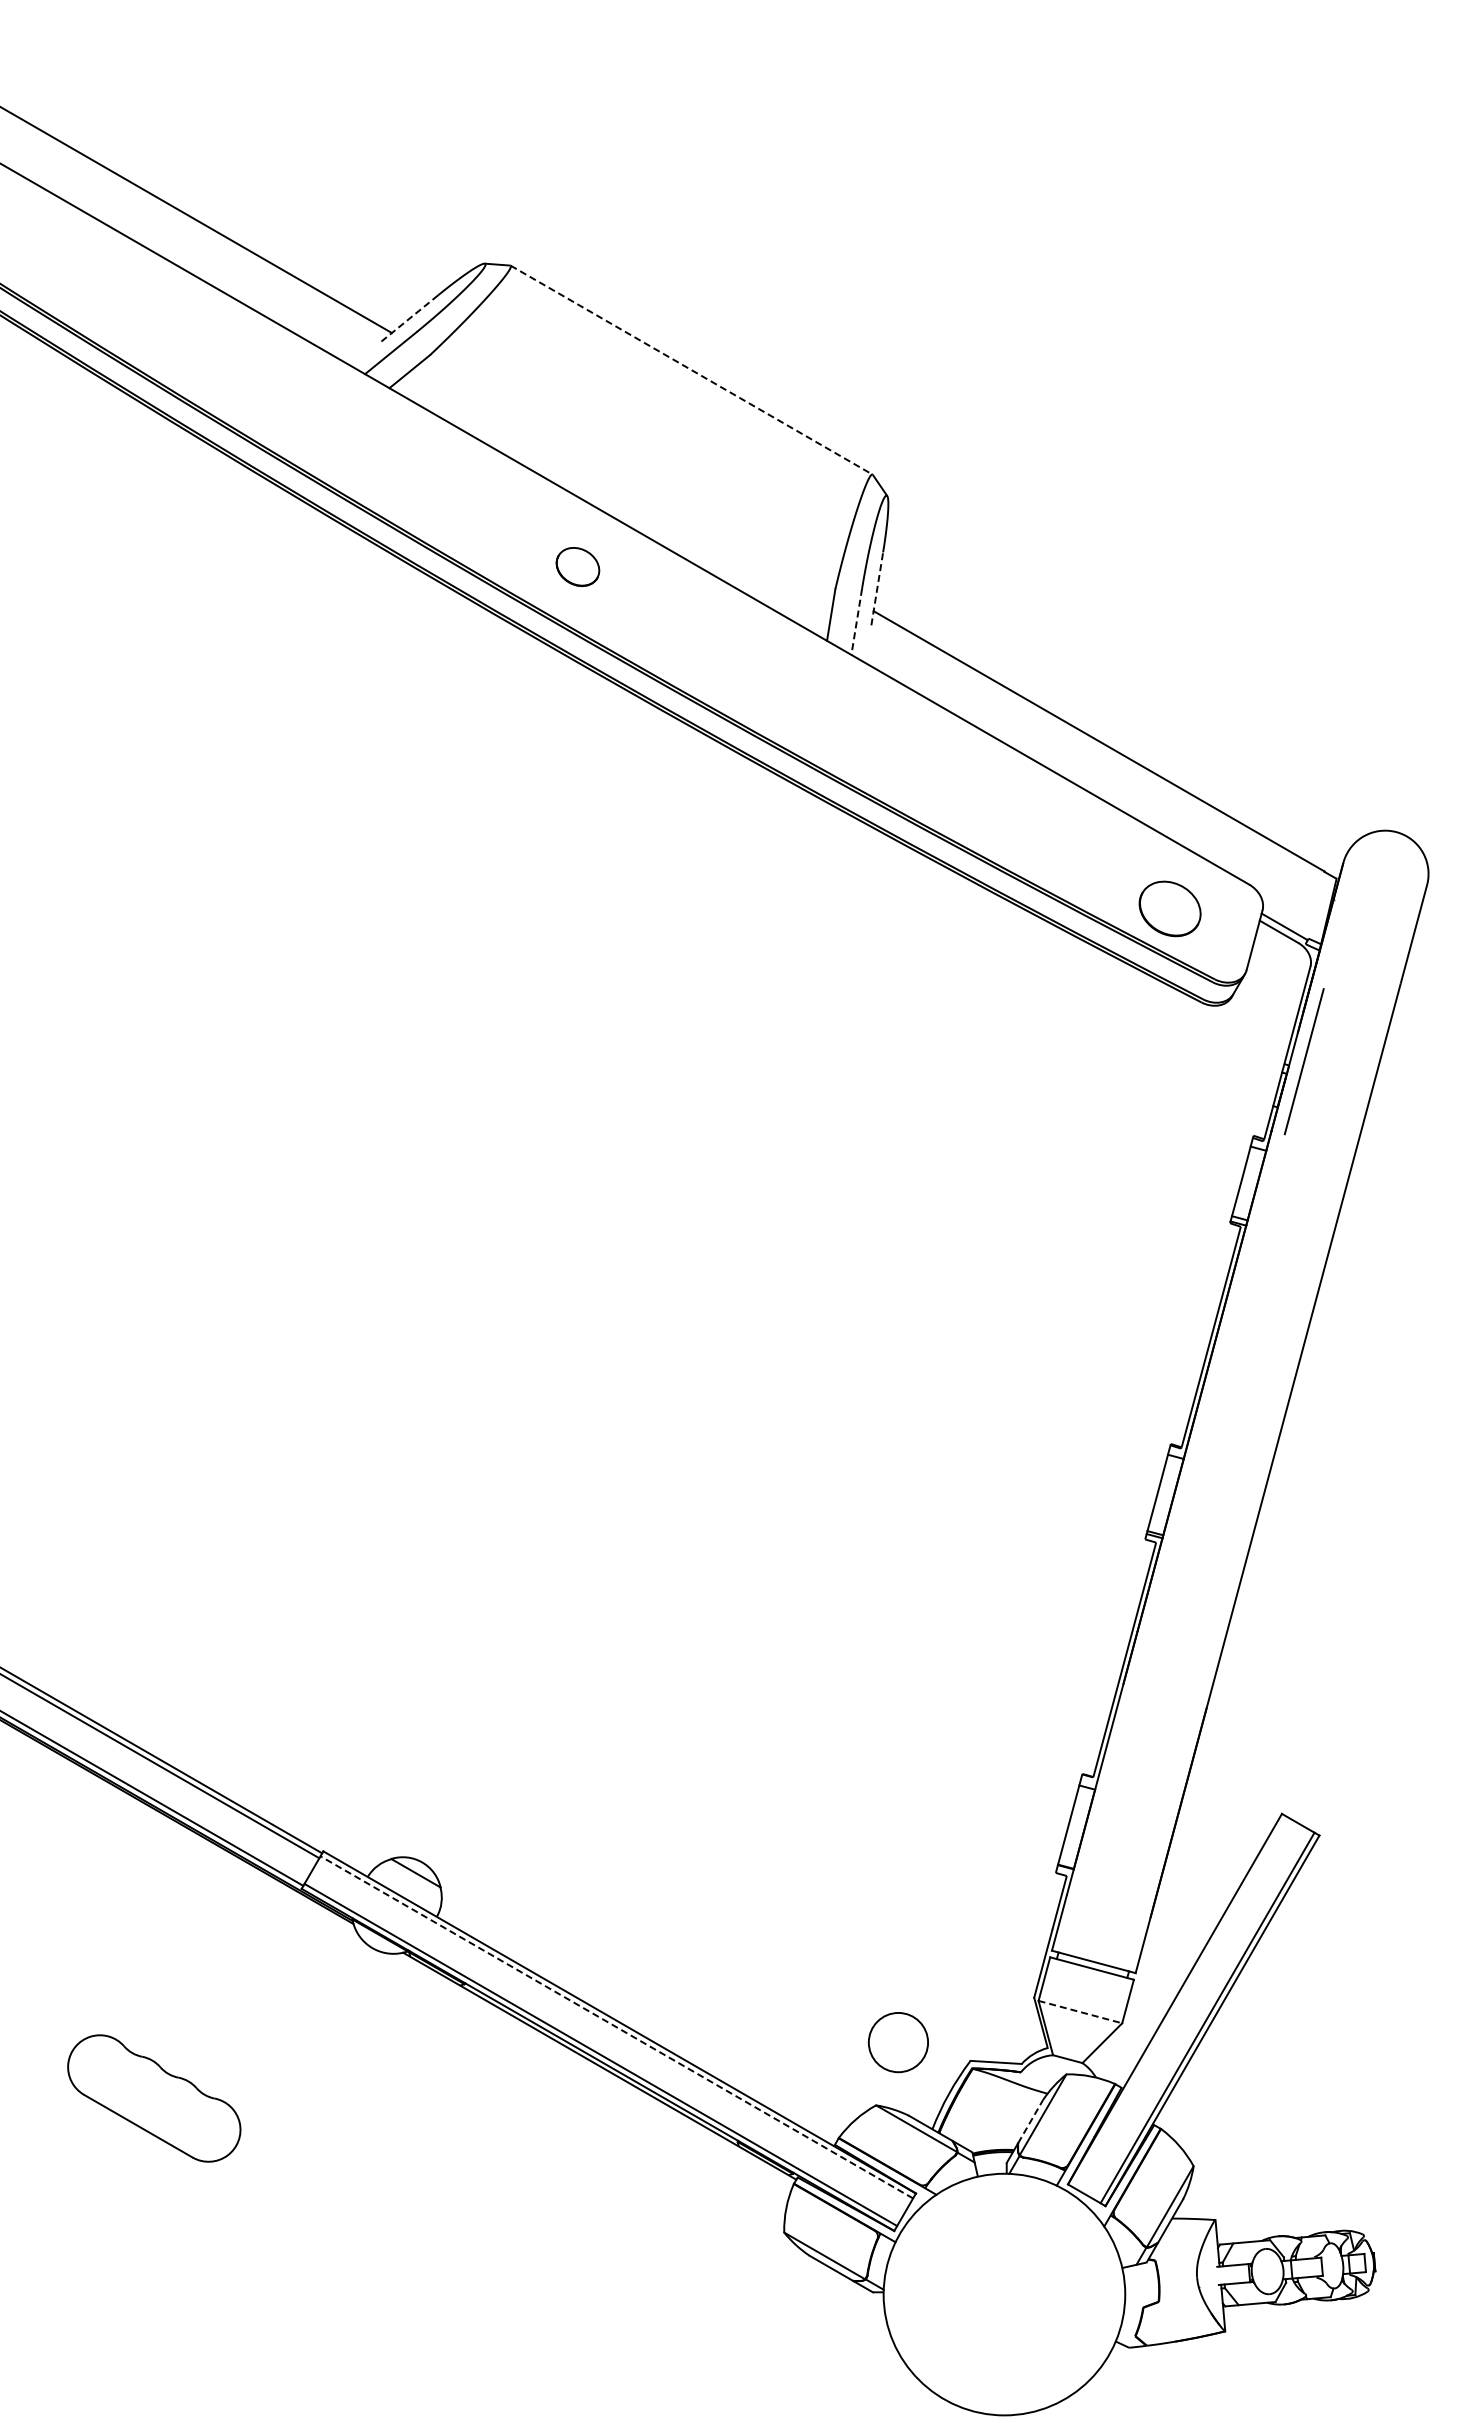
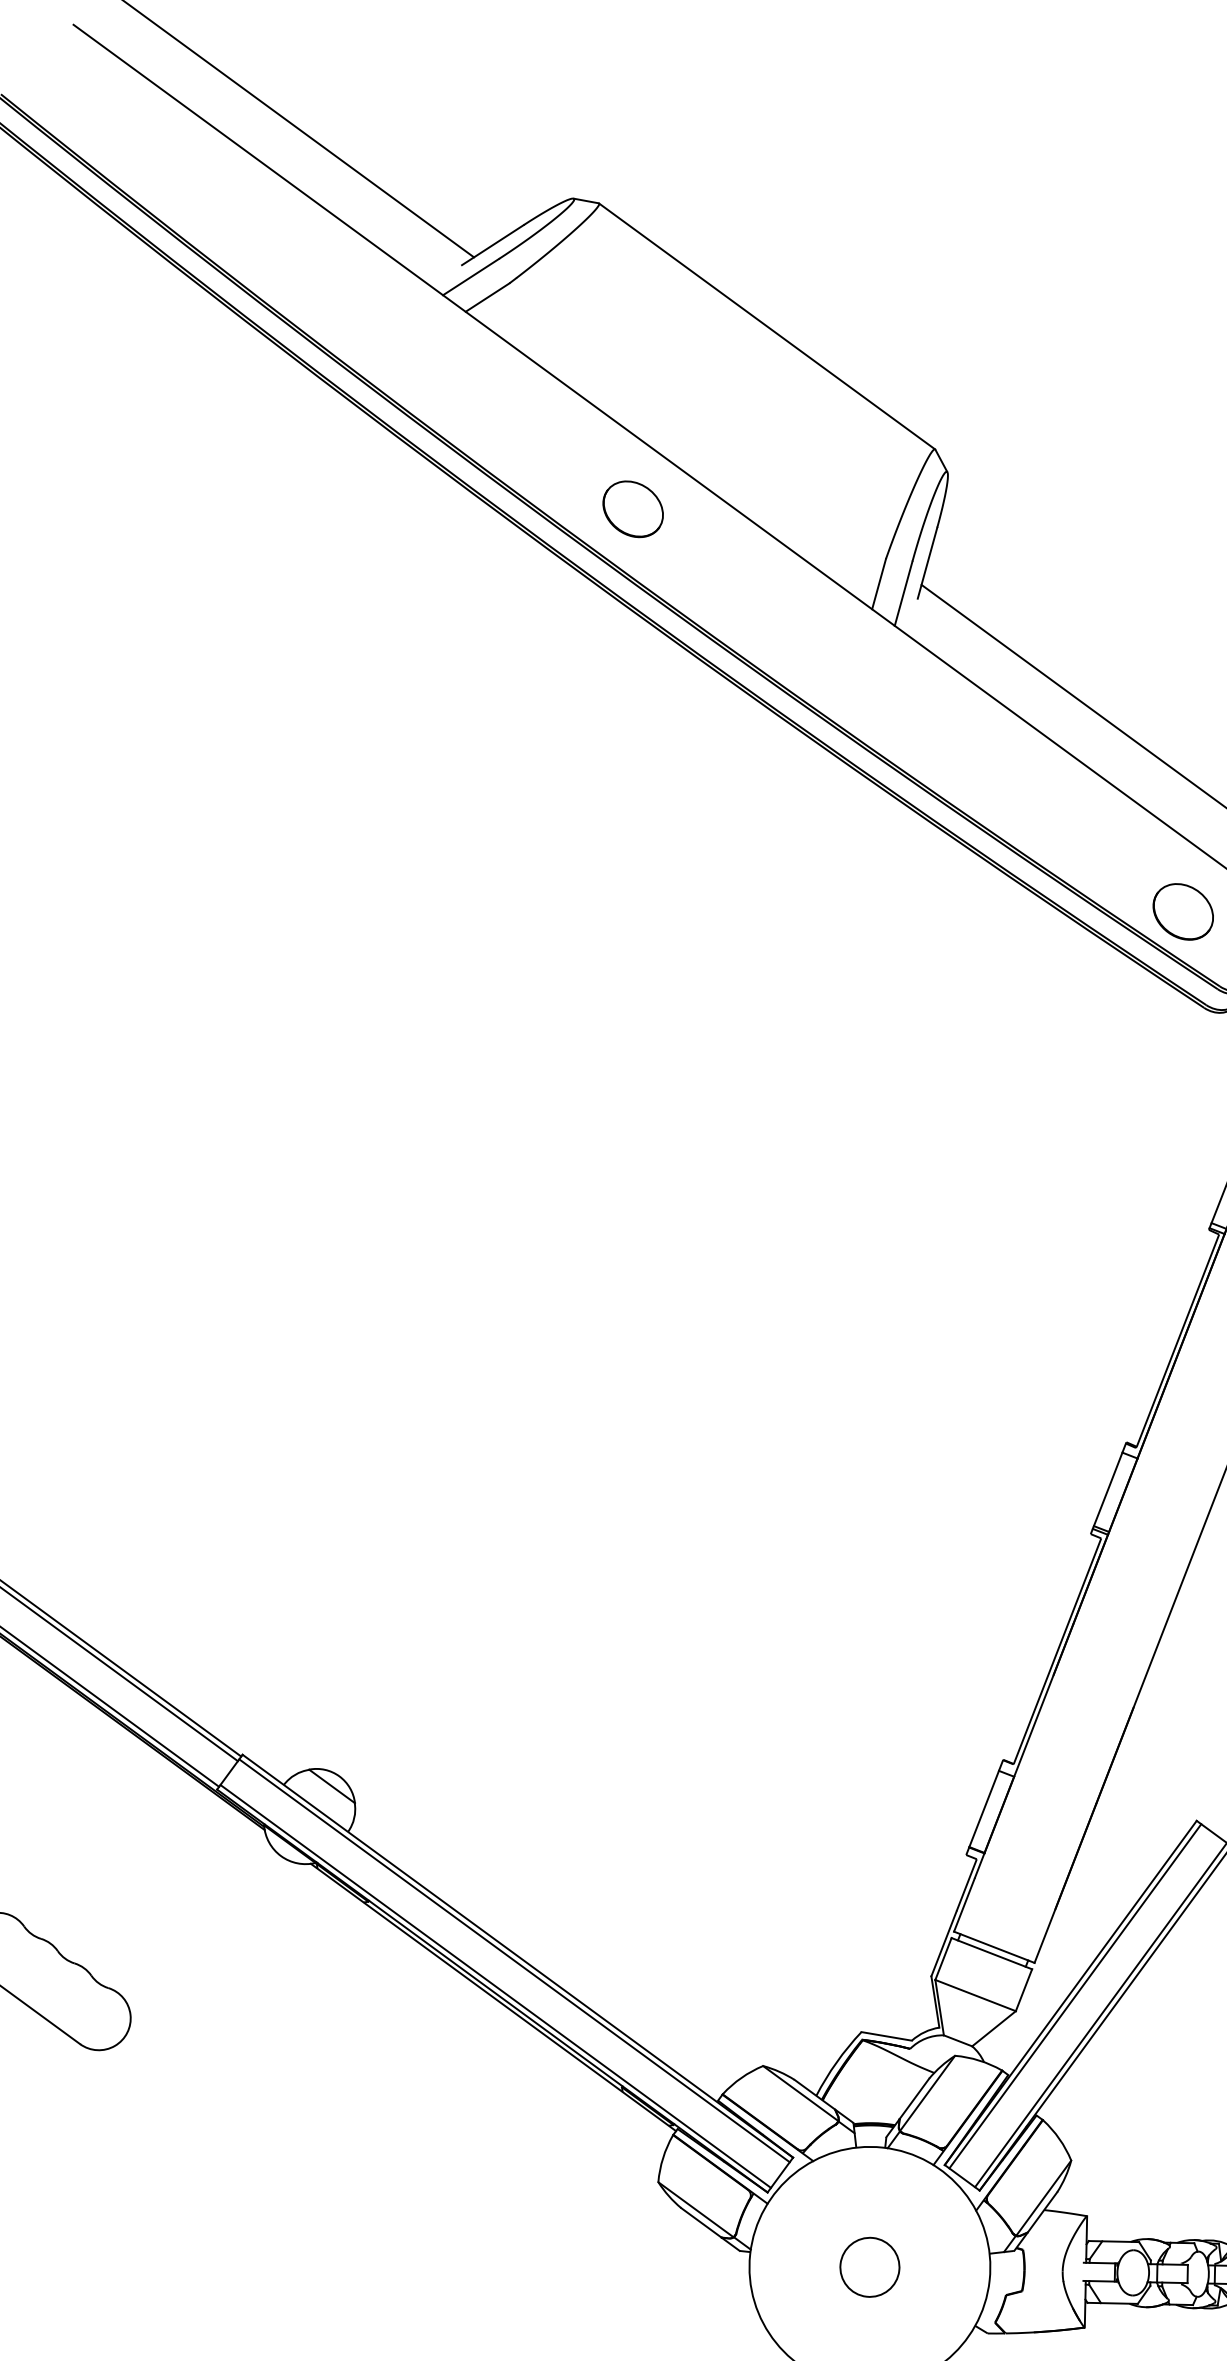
line: (409, 318) -> (493, 244), dashed -> solid
line: (691, 370) -> (766, 326), dashed -> solid
part: (577, 566) -> (632, 508), size x1.43
line: (877, 588) -> (927, 562), dashed -> solid
line: (856, 622) -> (903, 594), dashed -> solid
line: (1179, 2001) -> (1074, 1995), added
line: (1080, 2012) -> (975, 1995), dashed -> solid
line: (616, 2027) -> (514, 1960), dashed -> solid
circle: (897, 2042) -> (868, 2267), moved
line: (1030, 2121) -> (914, 2098), dashed -> solid

